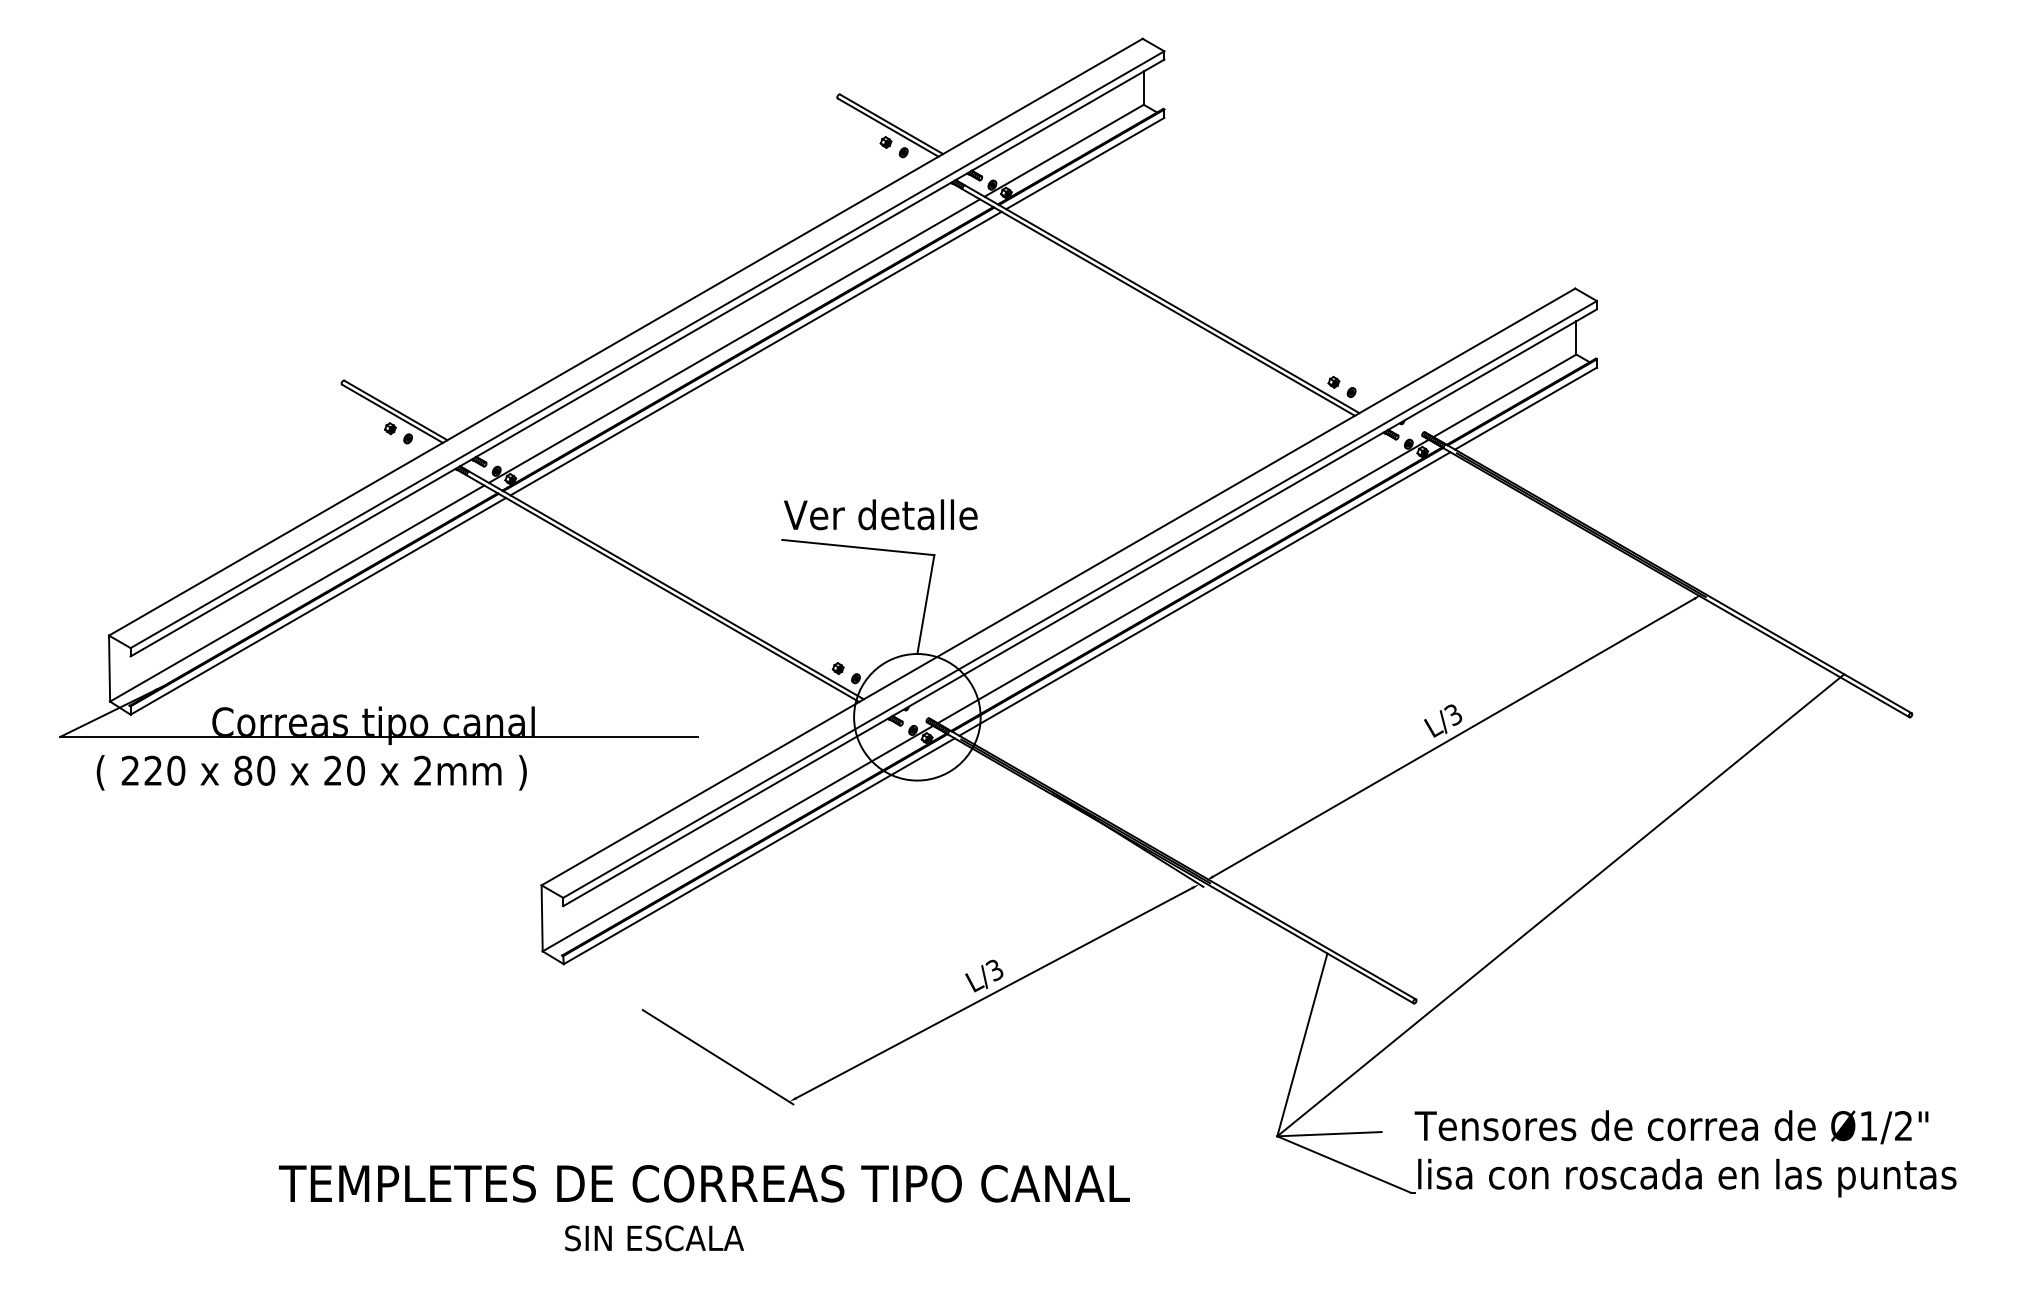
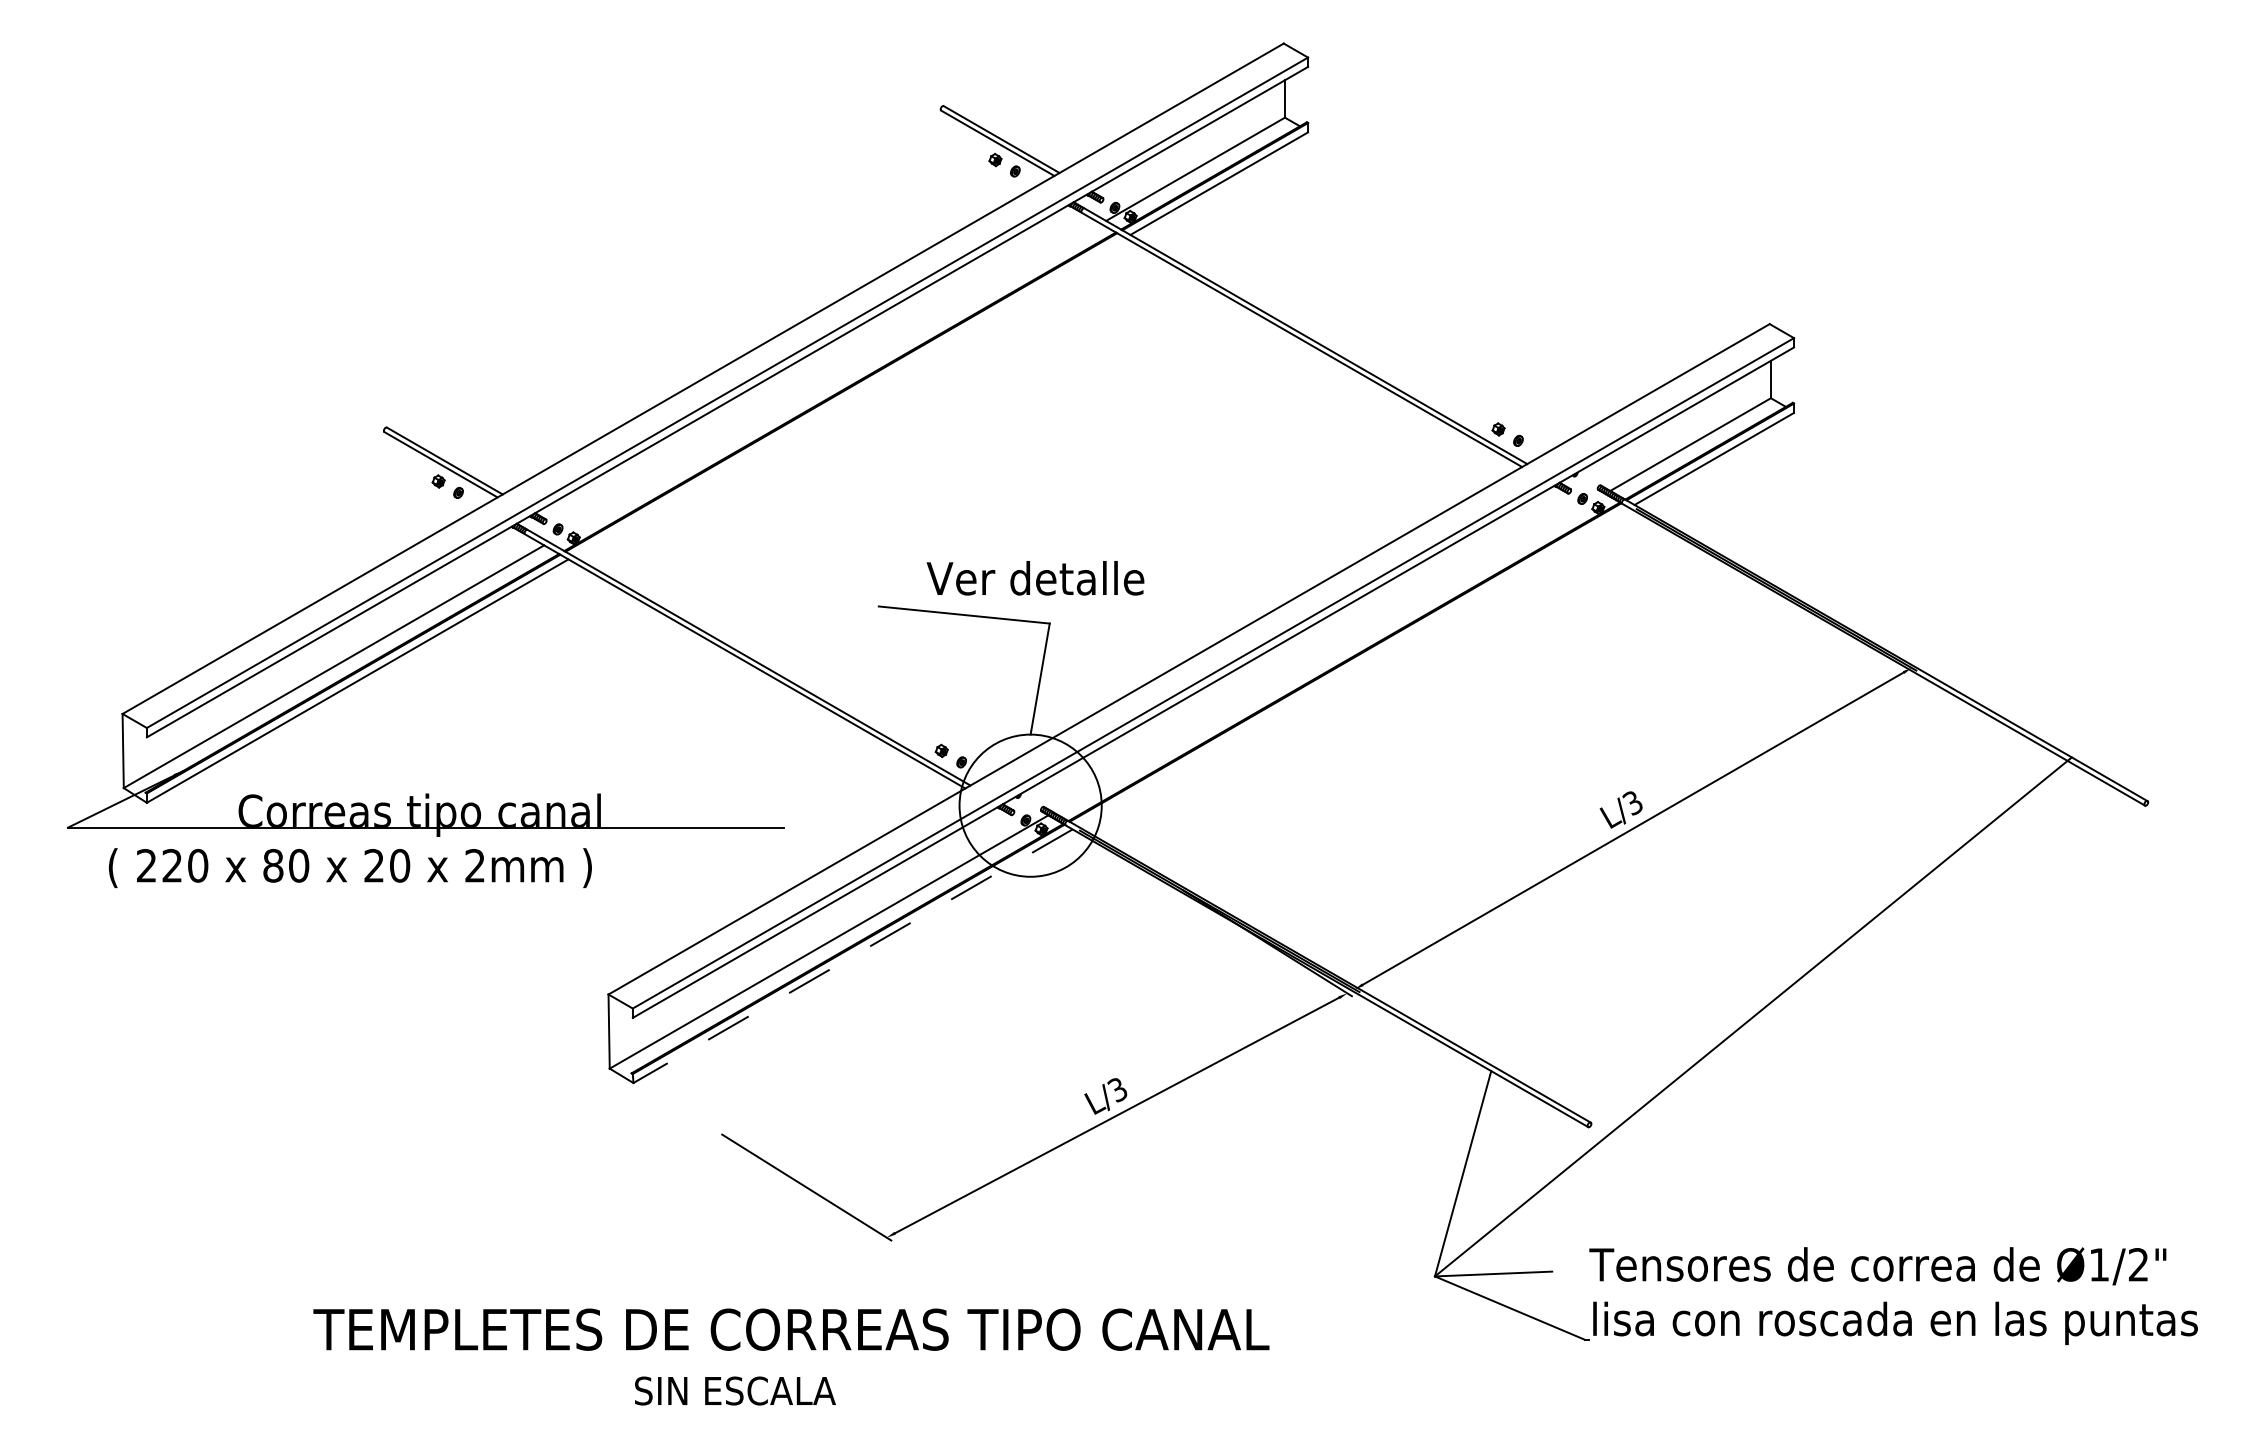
line: (734, 340) -> (825, 382), removed
line: (756, 353) -> (849, 396), removed
text: (880, 515) -> (1035, 578), moved
line: (1183, 580) -> (1329, 652), removed
line: (1204, 593) -> (1353, 666), removed
line: (759, 851) -> (853, 956), solid -> dashed

